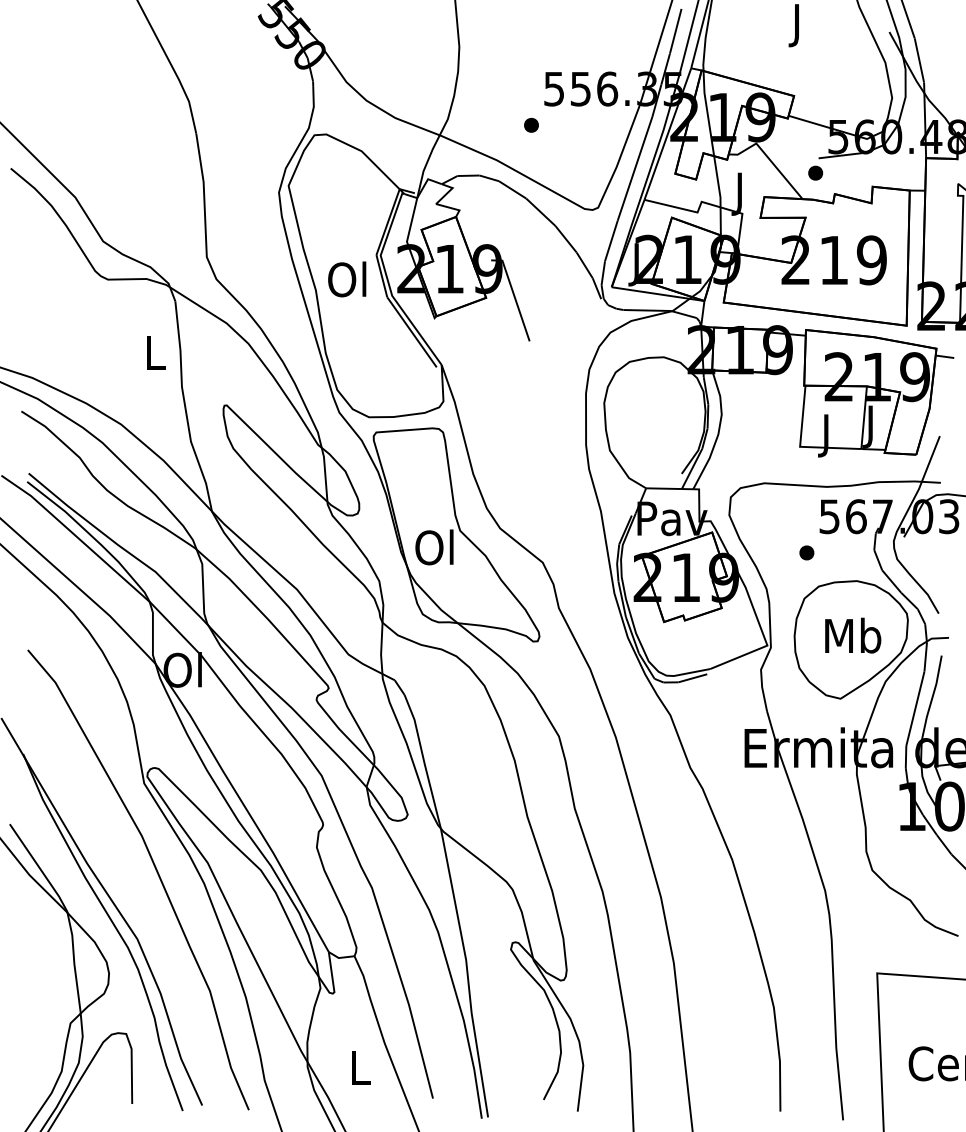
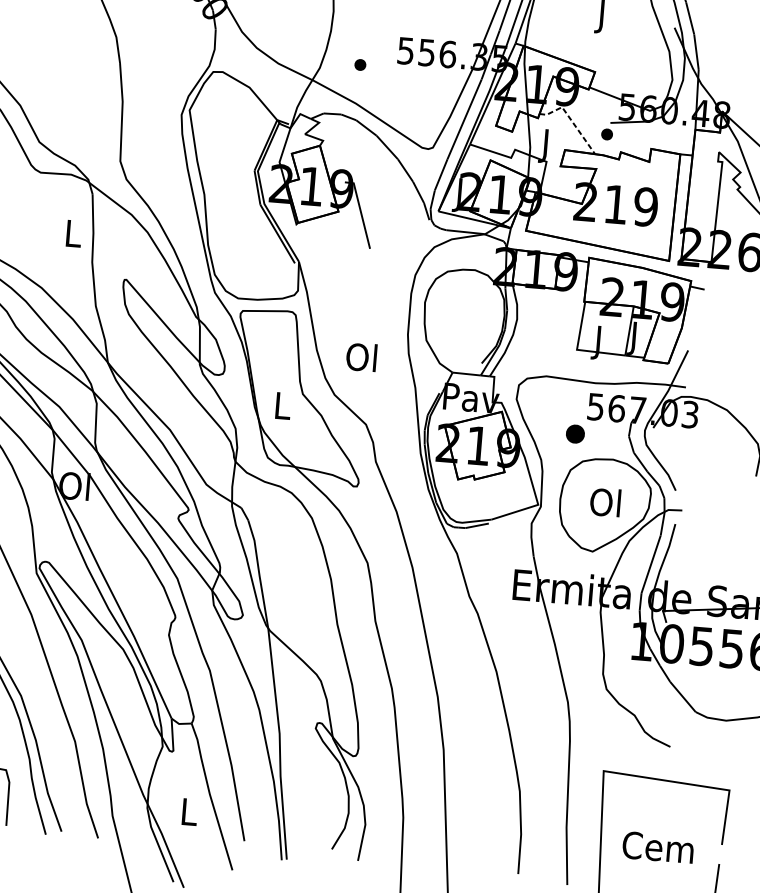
part: (531, 125) -> (360, 65), moved
line: (769, 158) -> (571, 119), solid -> dashed
text: (347, 279) -> (361, 357), moved
text: (434, 547) -> (281, 405), Ol -> L
part: (806, 552) -> (575, 433), size x1.6
text: (853, 635) -> (606, 502), Mb -> Ol

